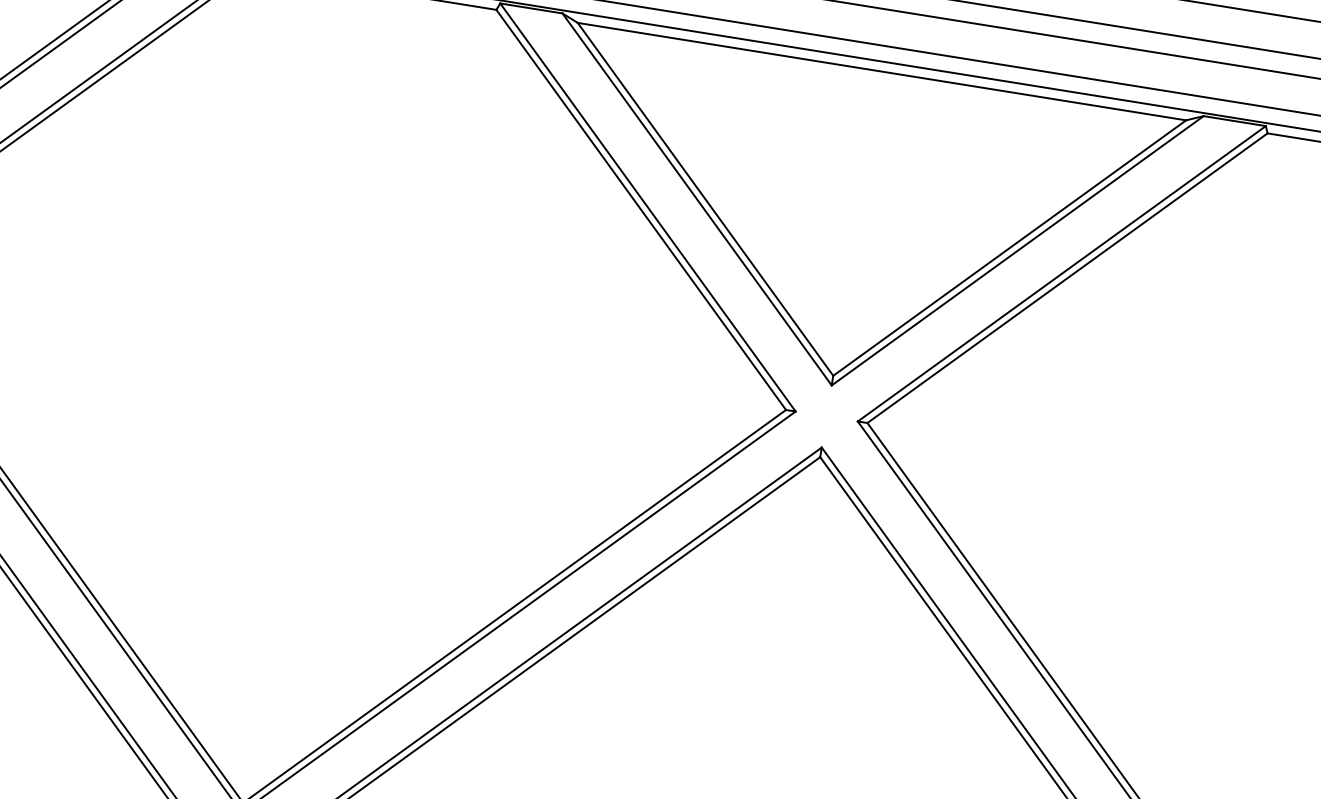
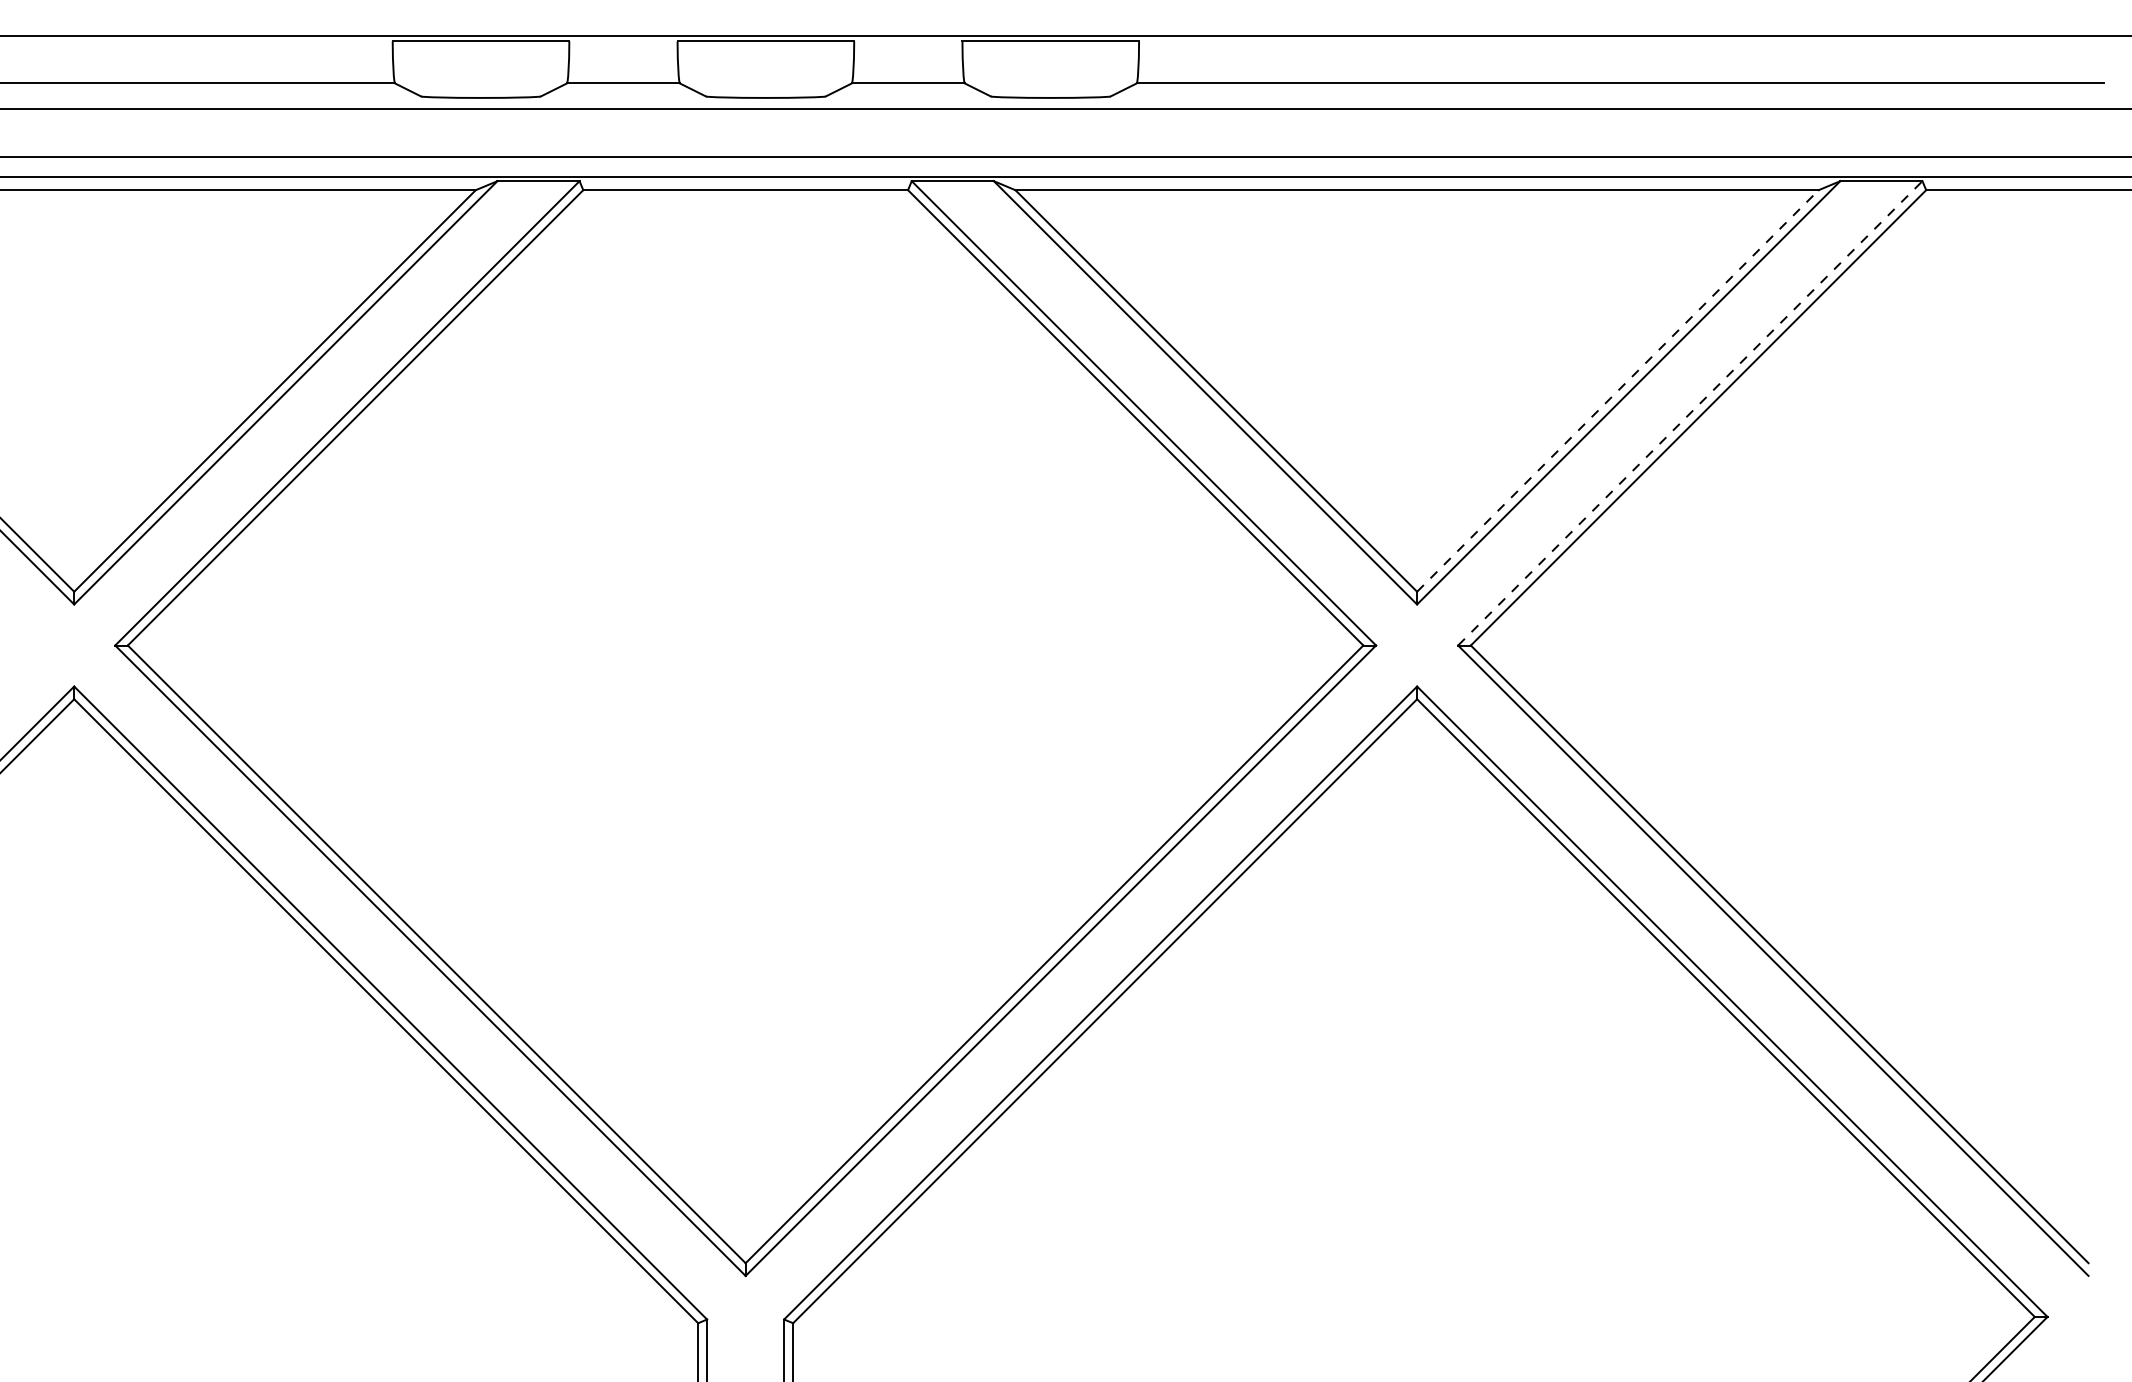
line: (1009, 247) -> (1617, 390), solid -> dashed
line: (1062, 273) -> (1690, 412), solid -> dashed

